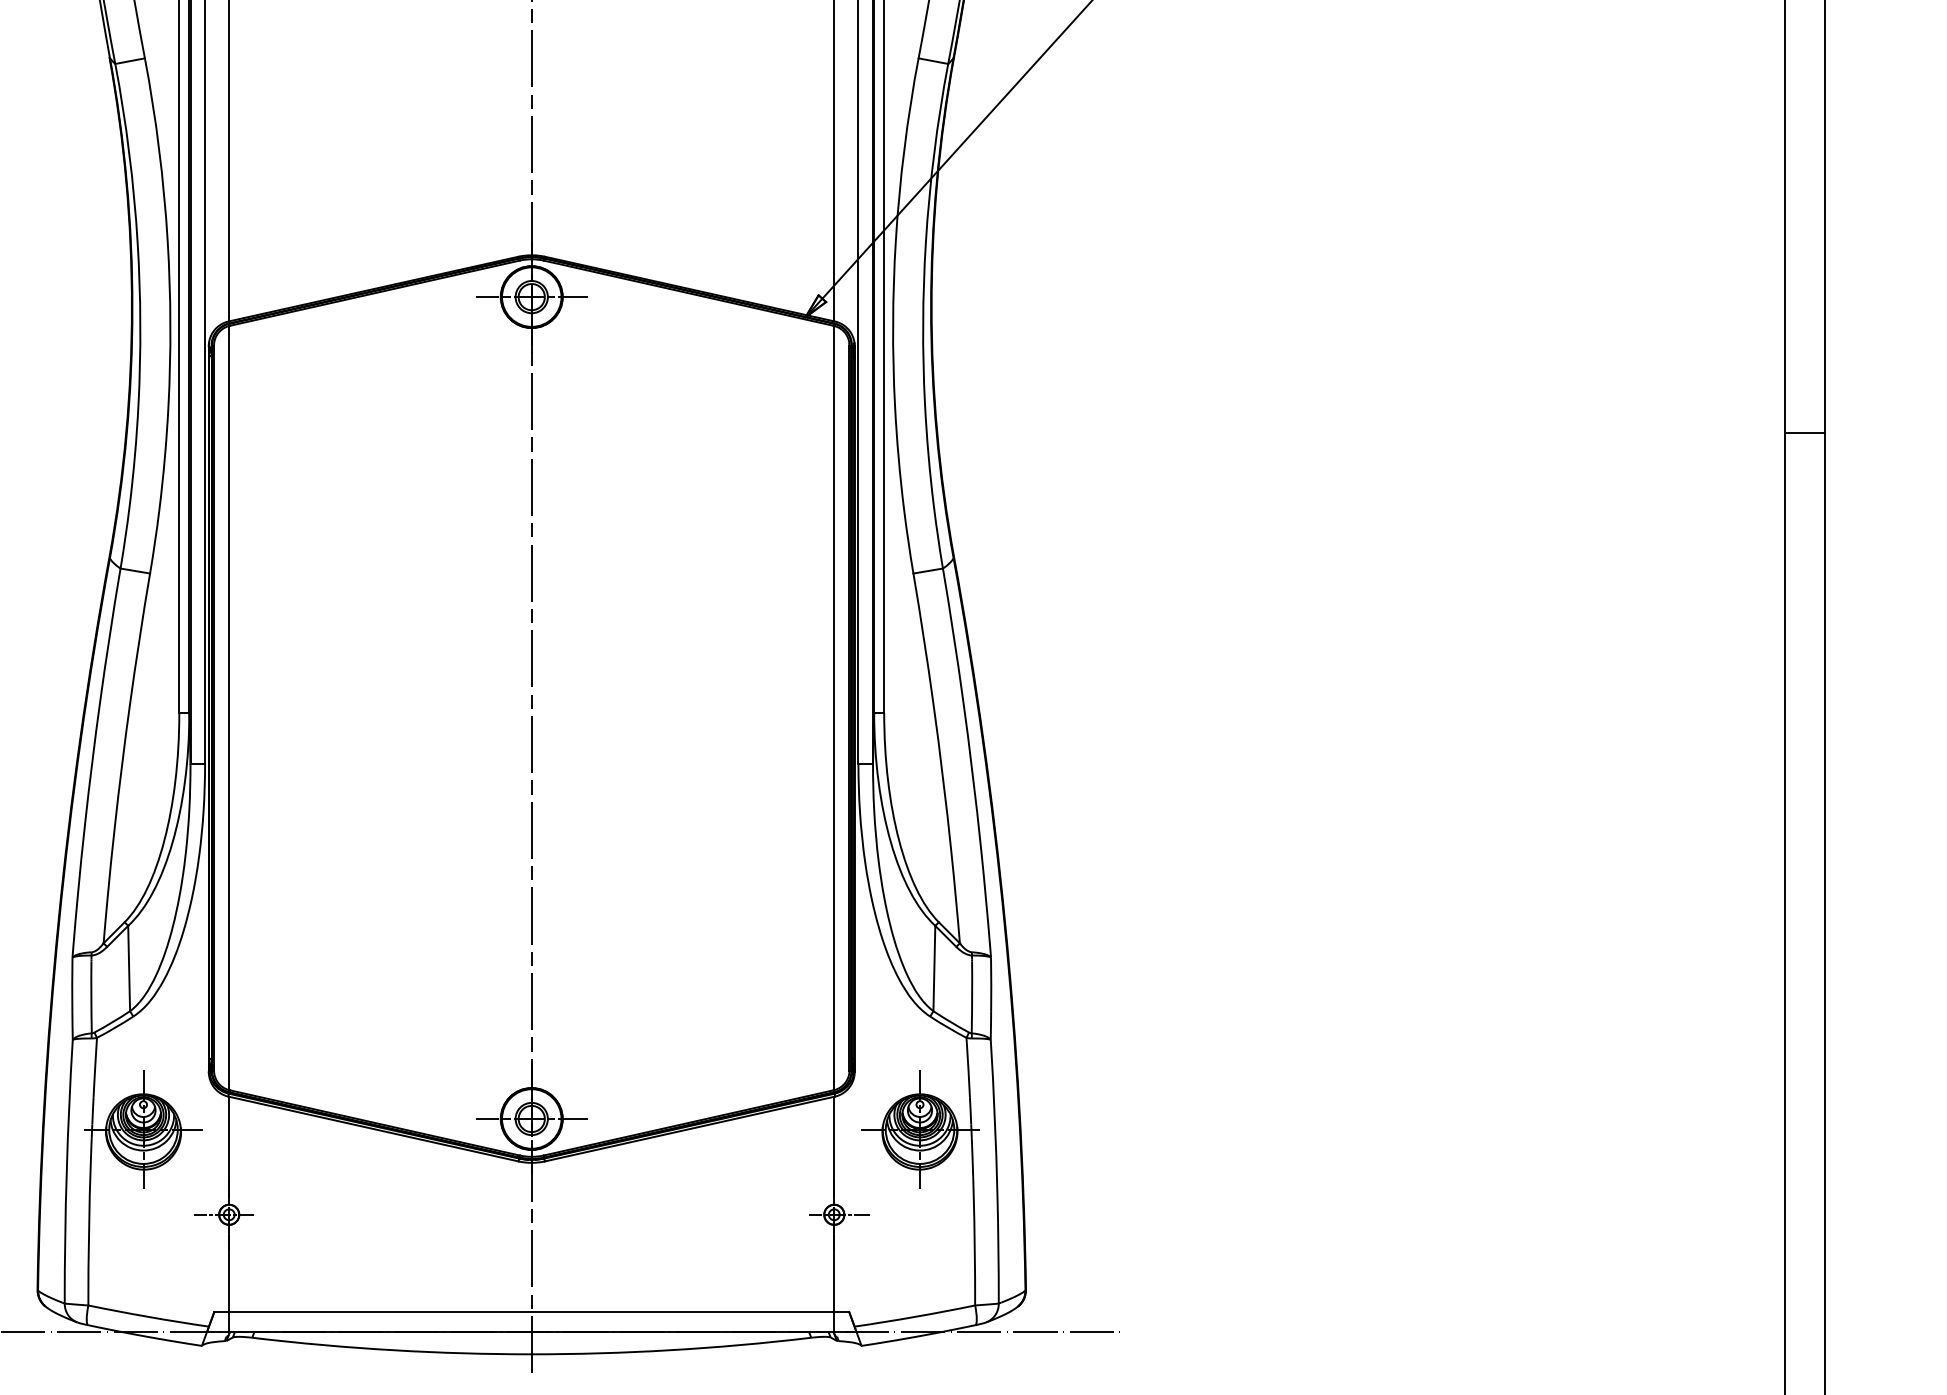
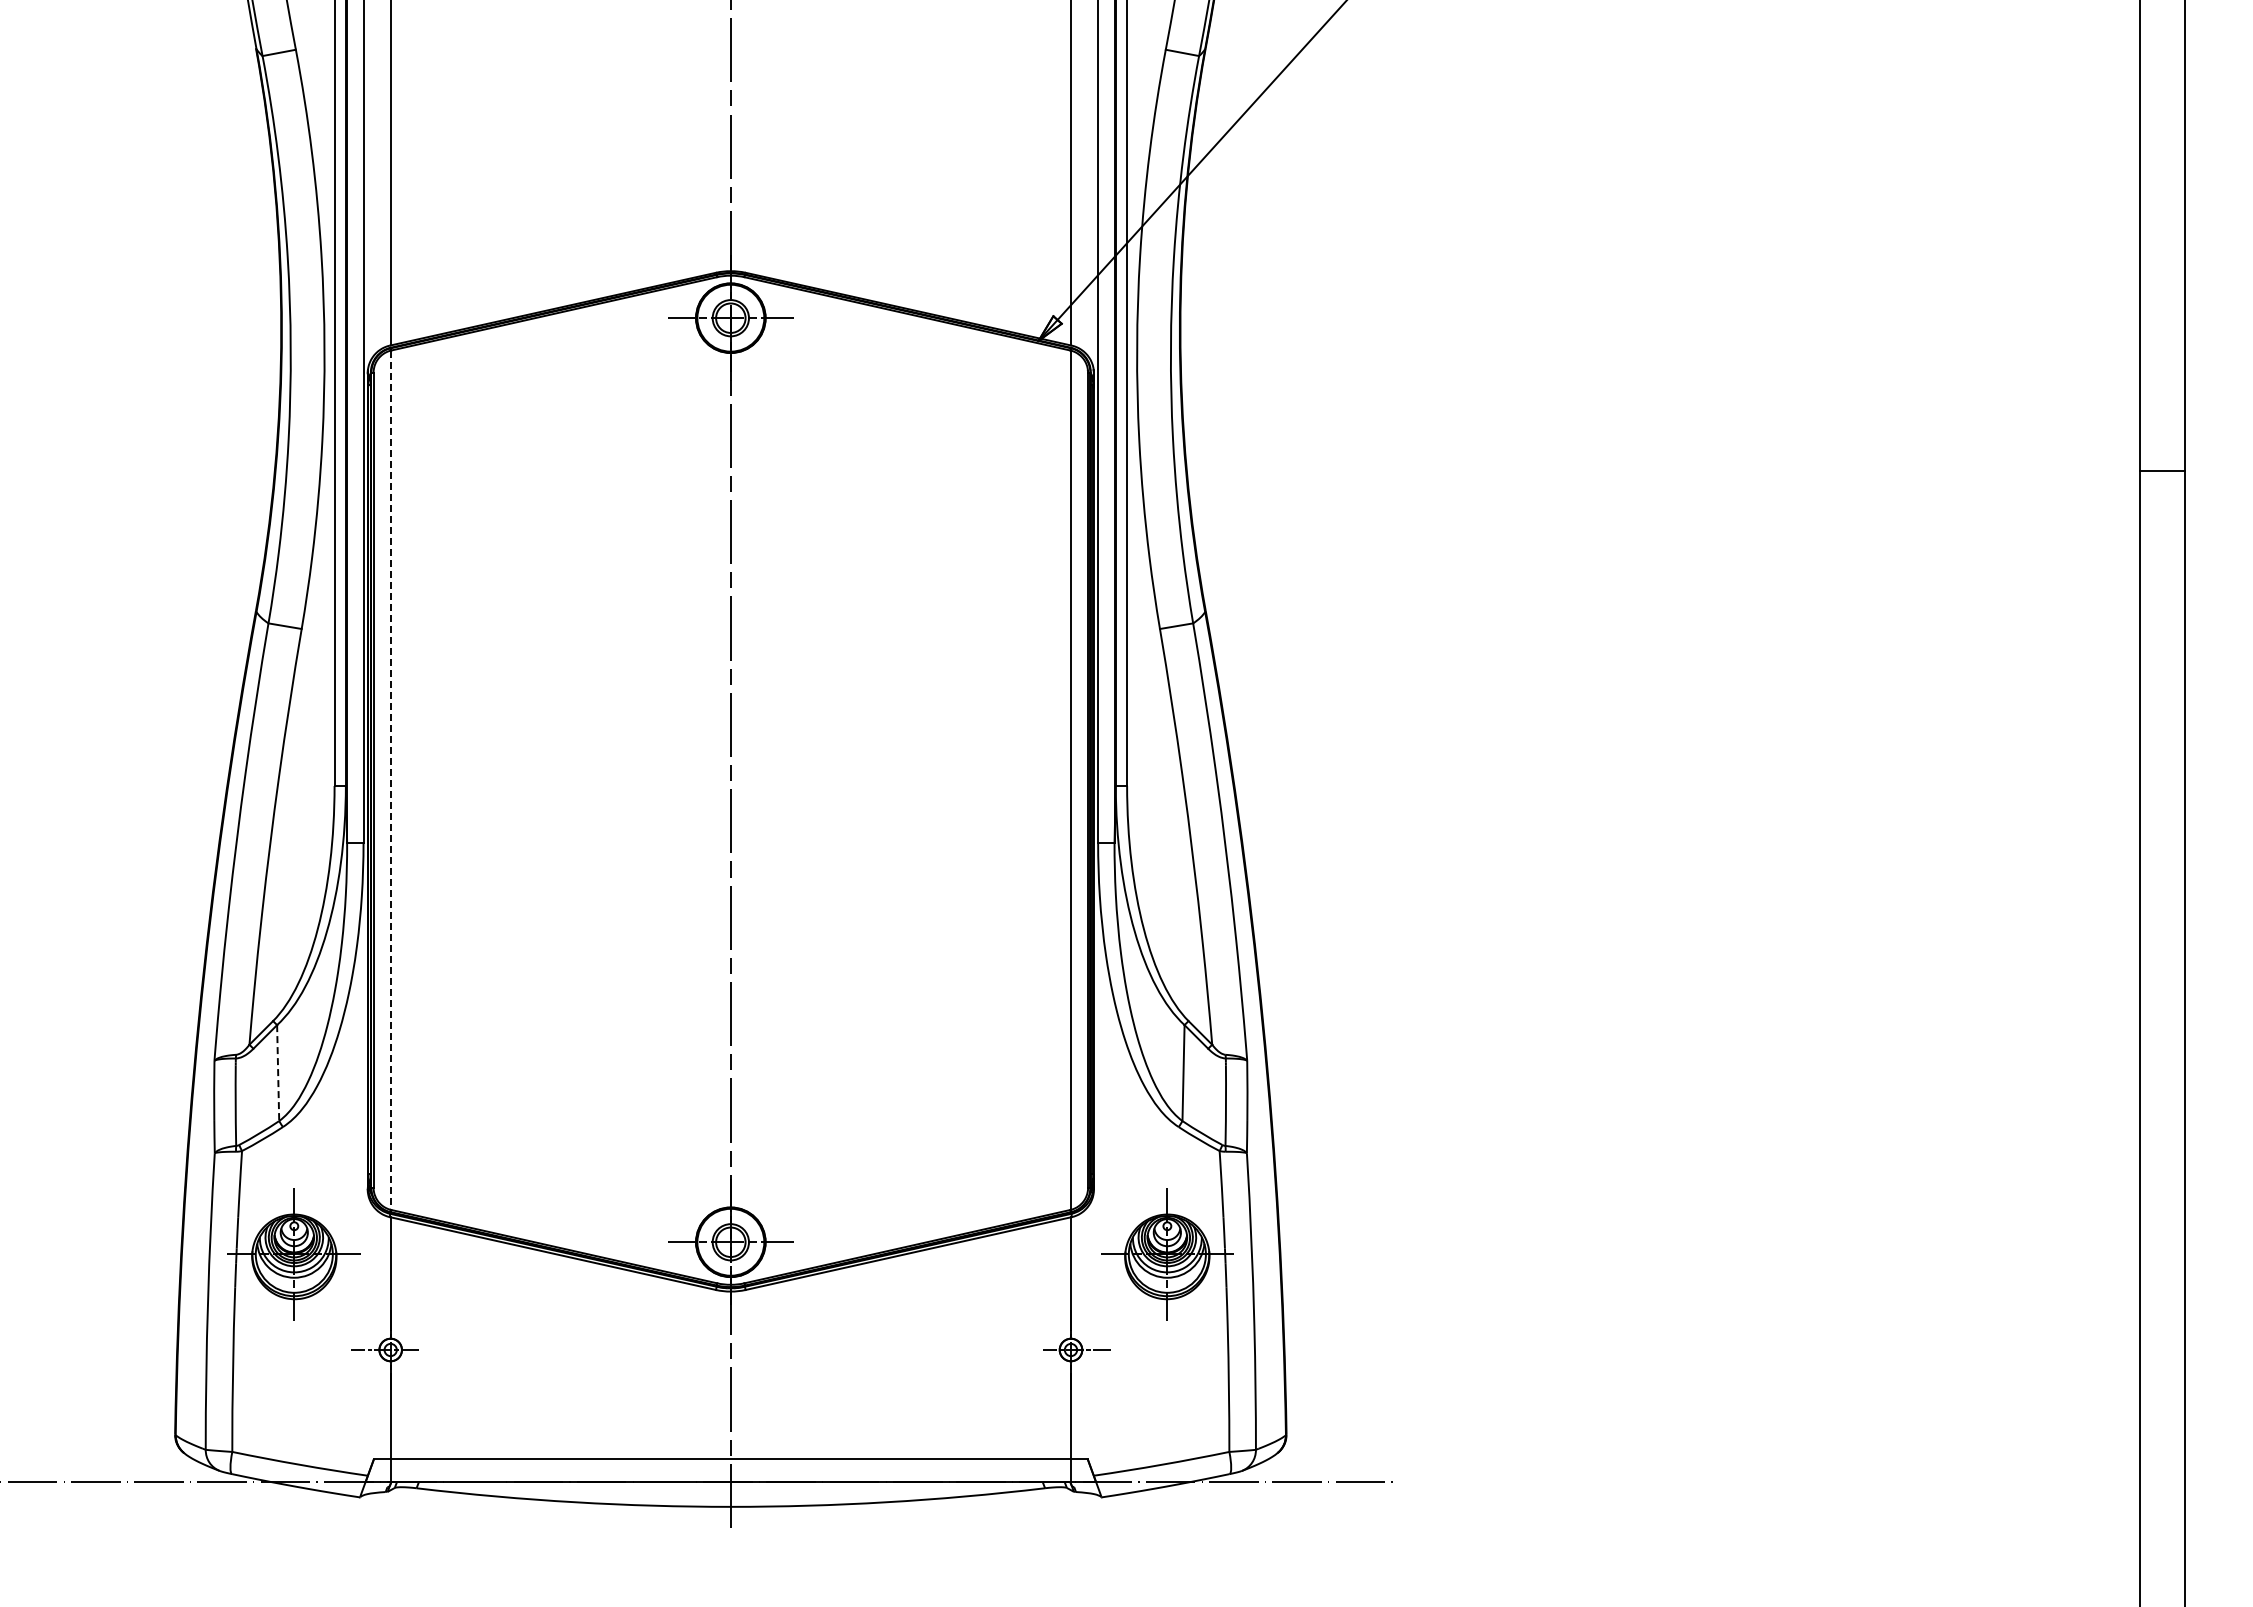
line: (229, 708) -> (390, 780), solid -> dashed
line: (129, 968) -> (278, 1073), solid -> dashed

